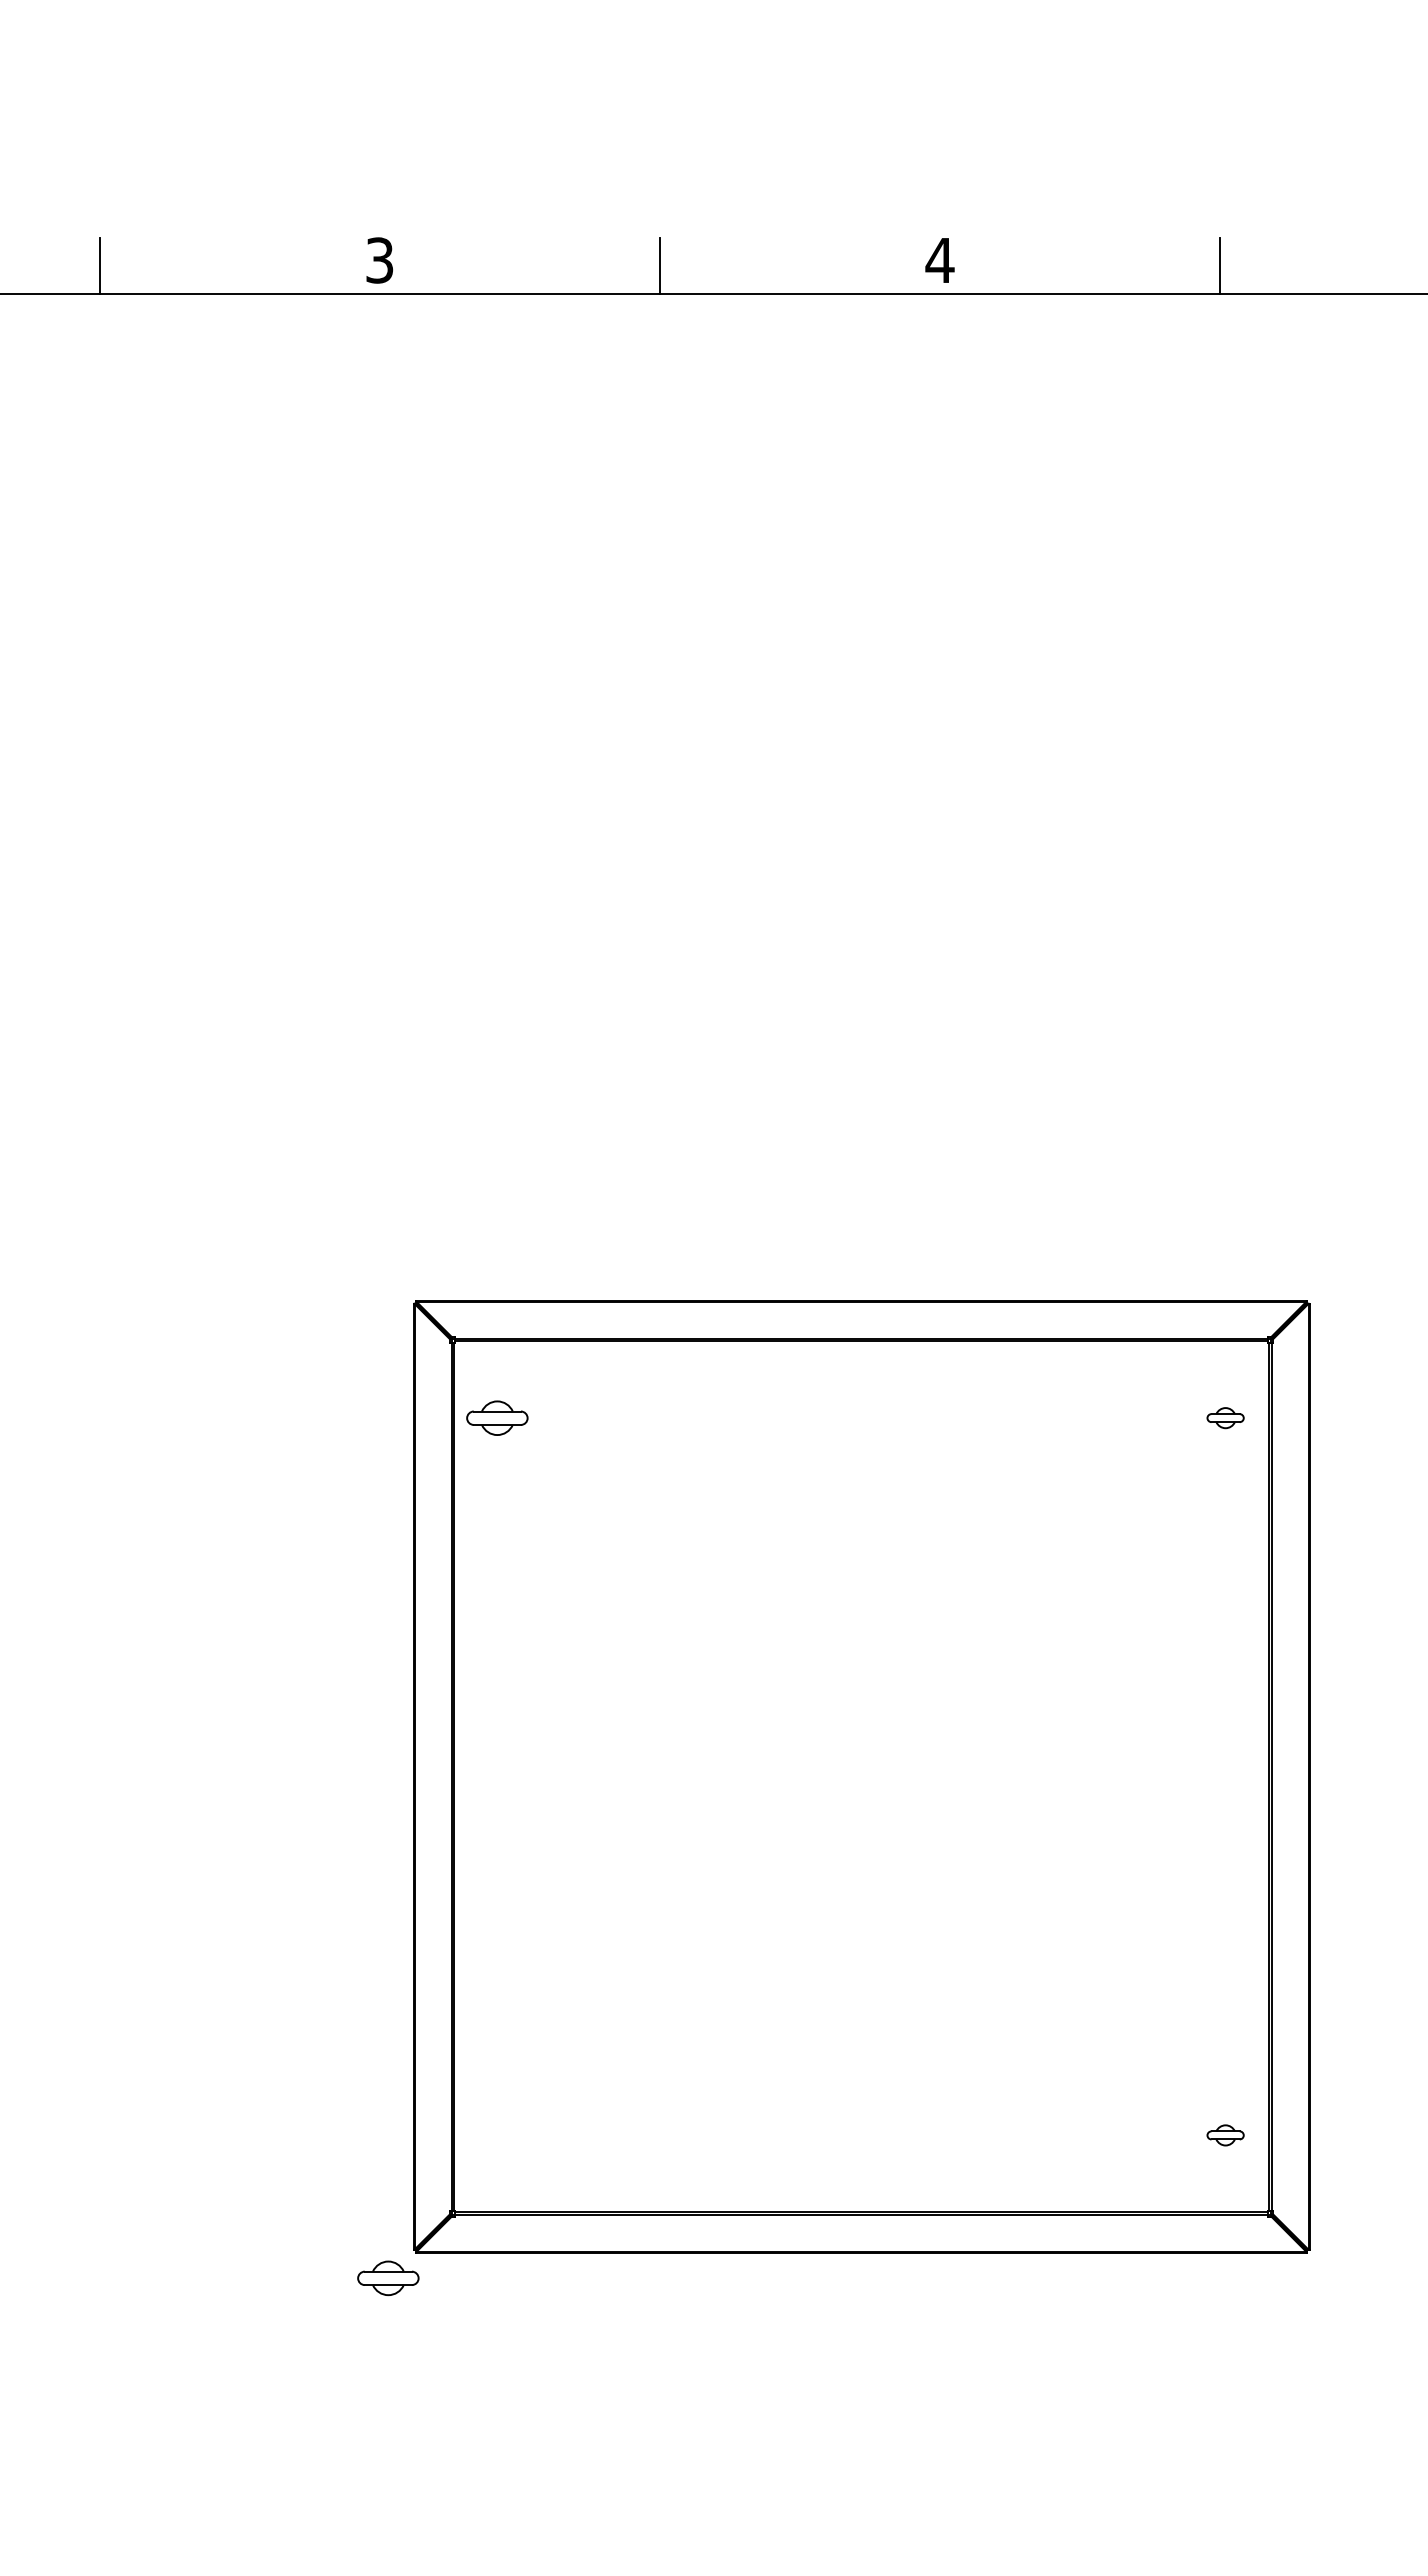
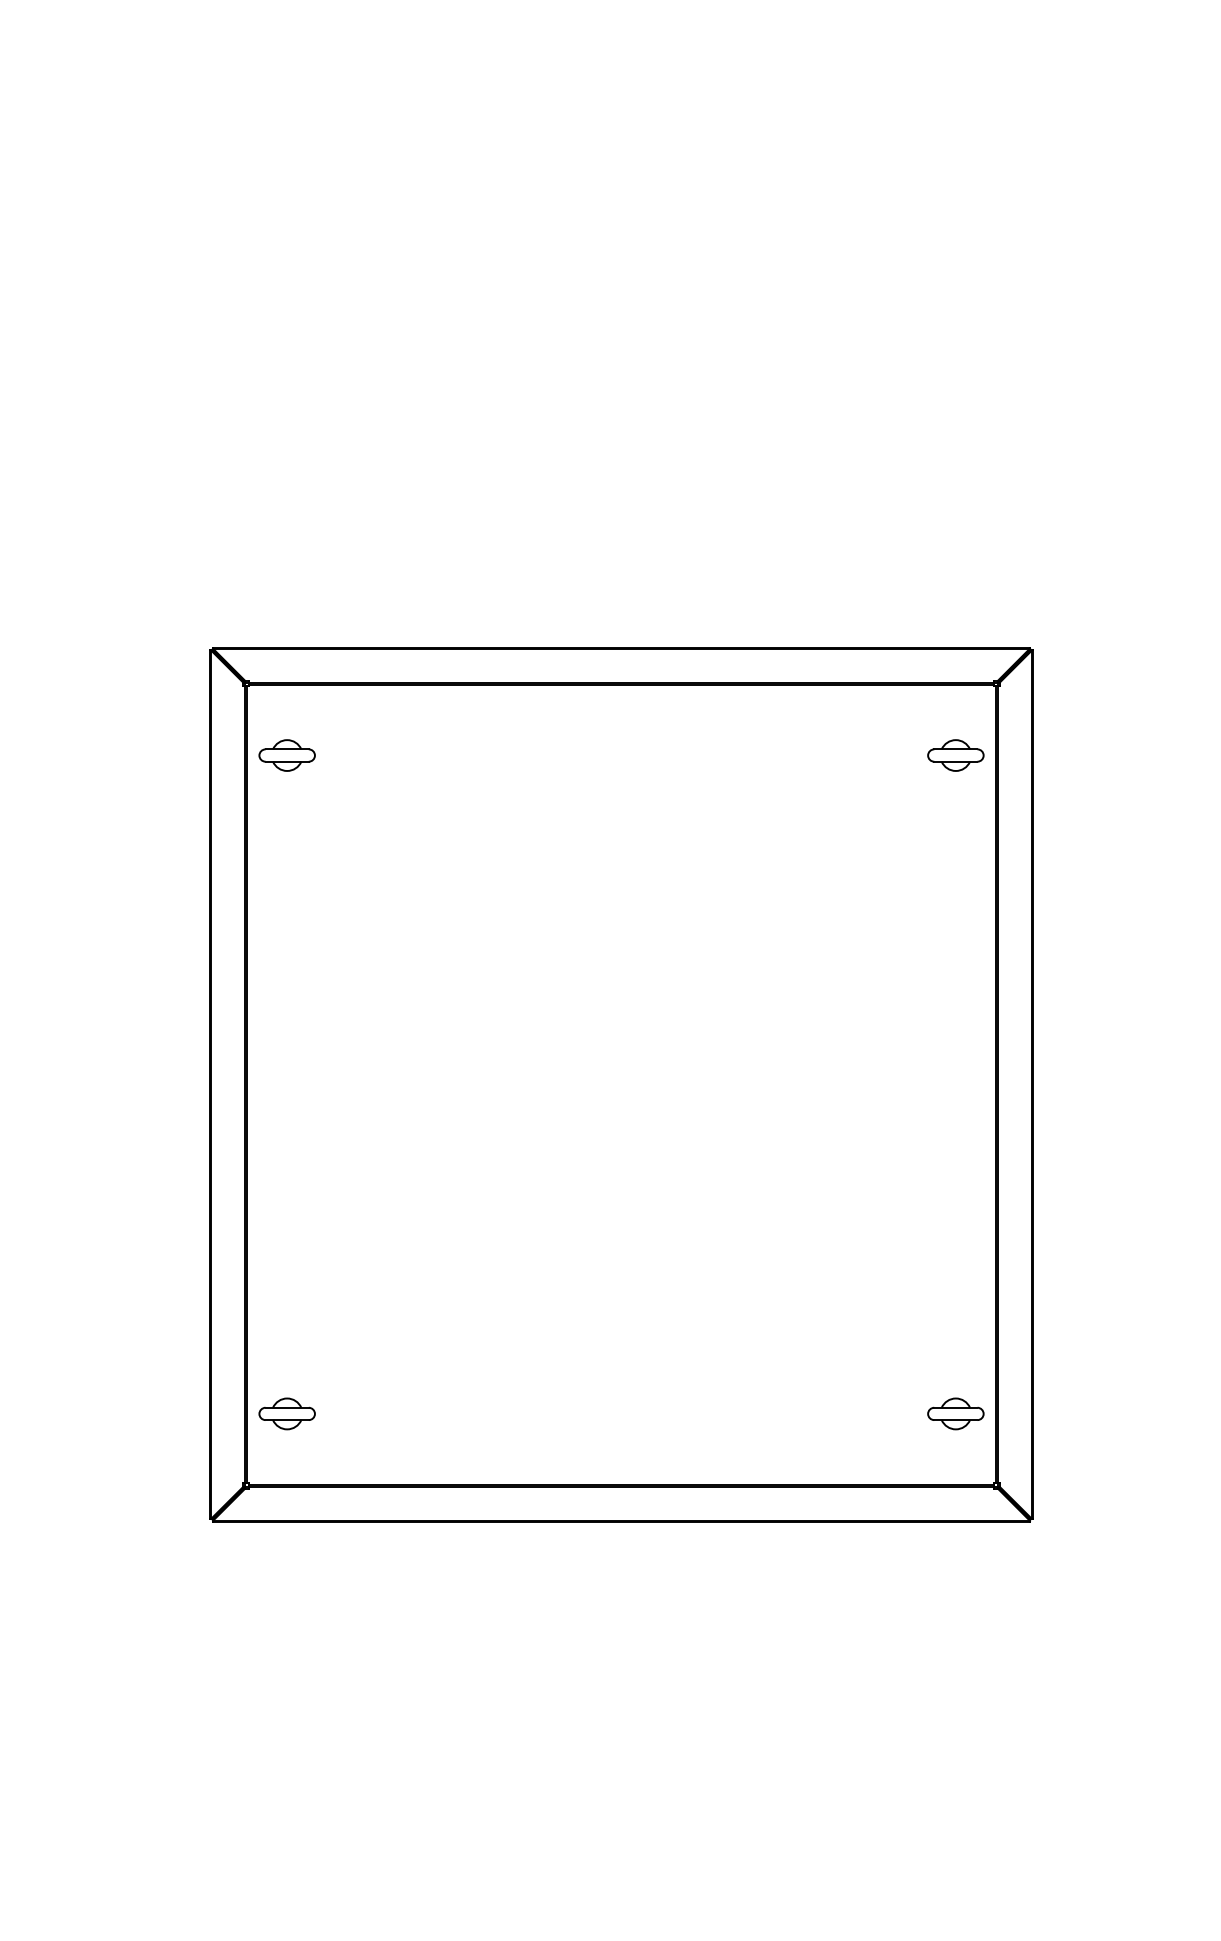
part: (1225, 1417) -> (955, 754), size x1.67
part: (1225, 2135) -> (955, 1414), size x1.67
part: (388, 2278) -> (287, 1414), moved

